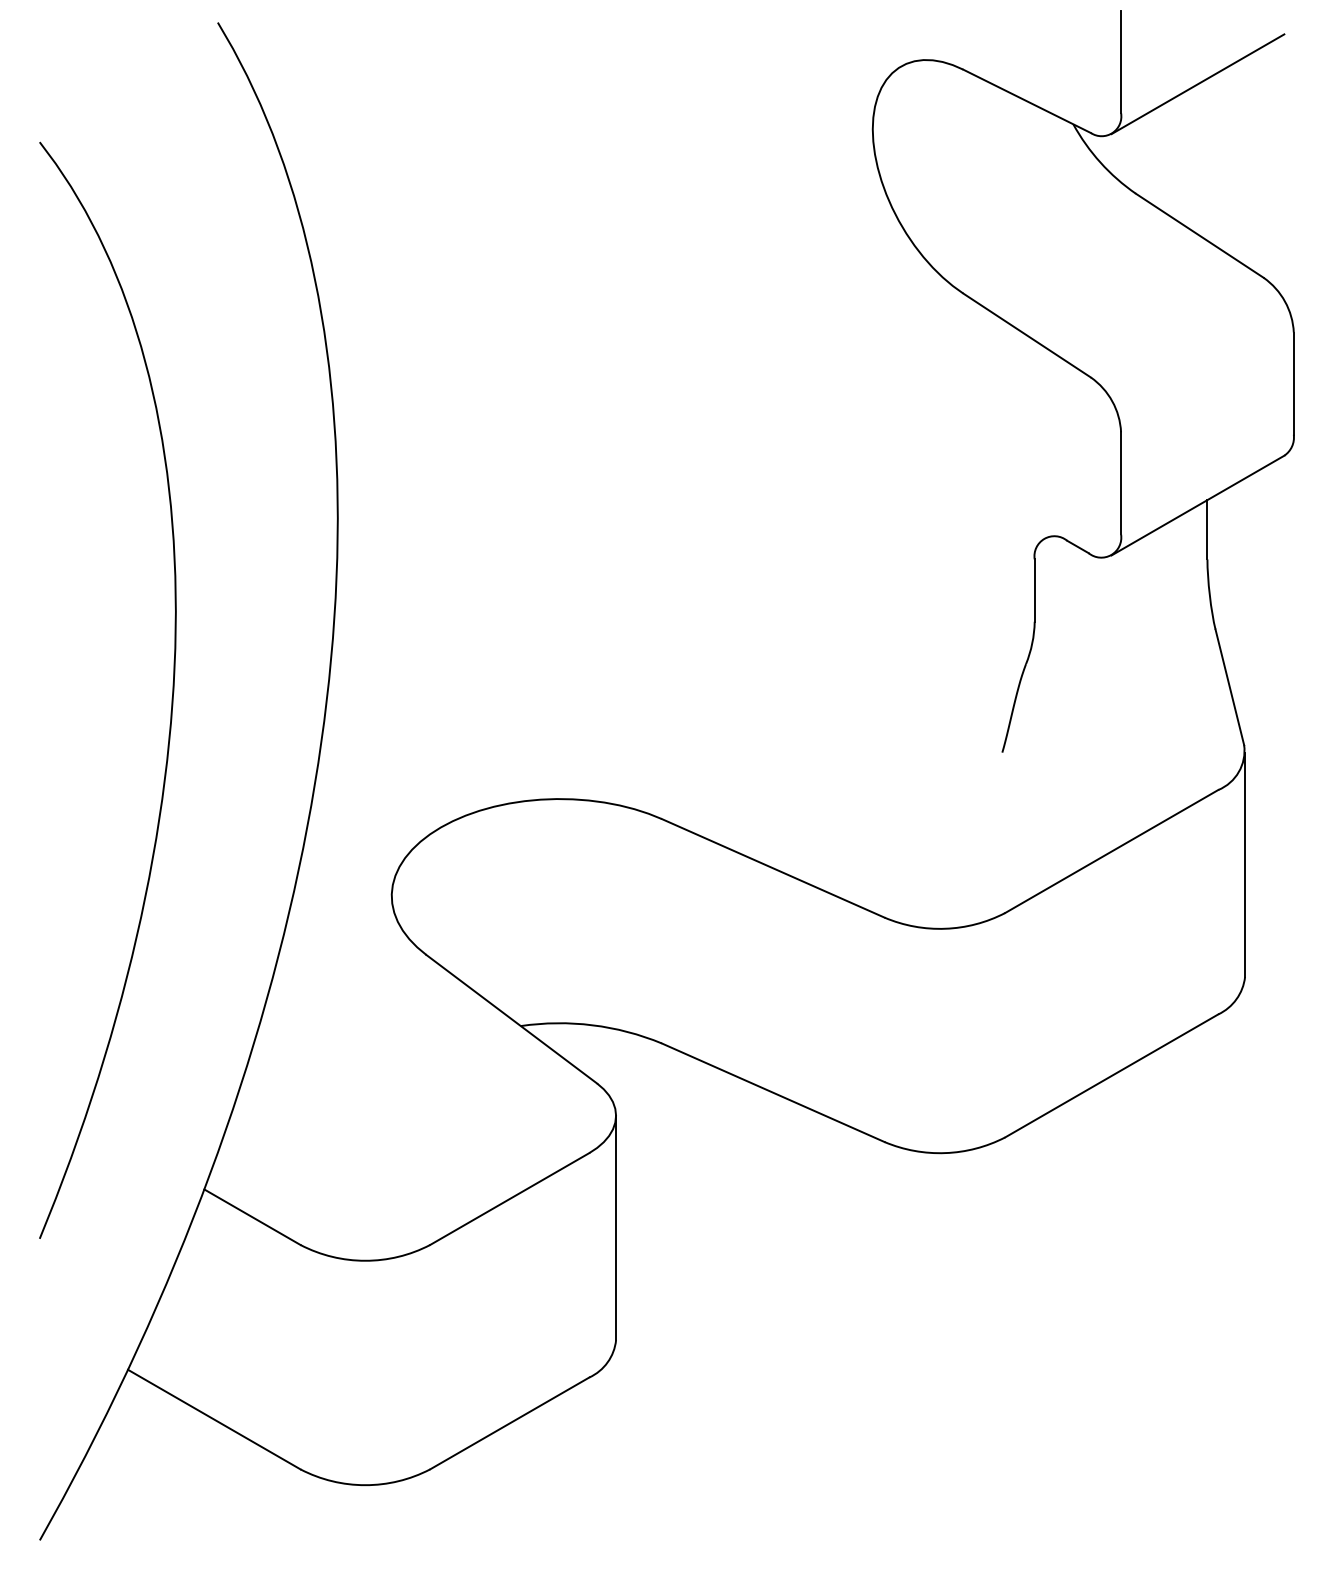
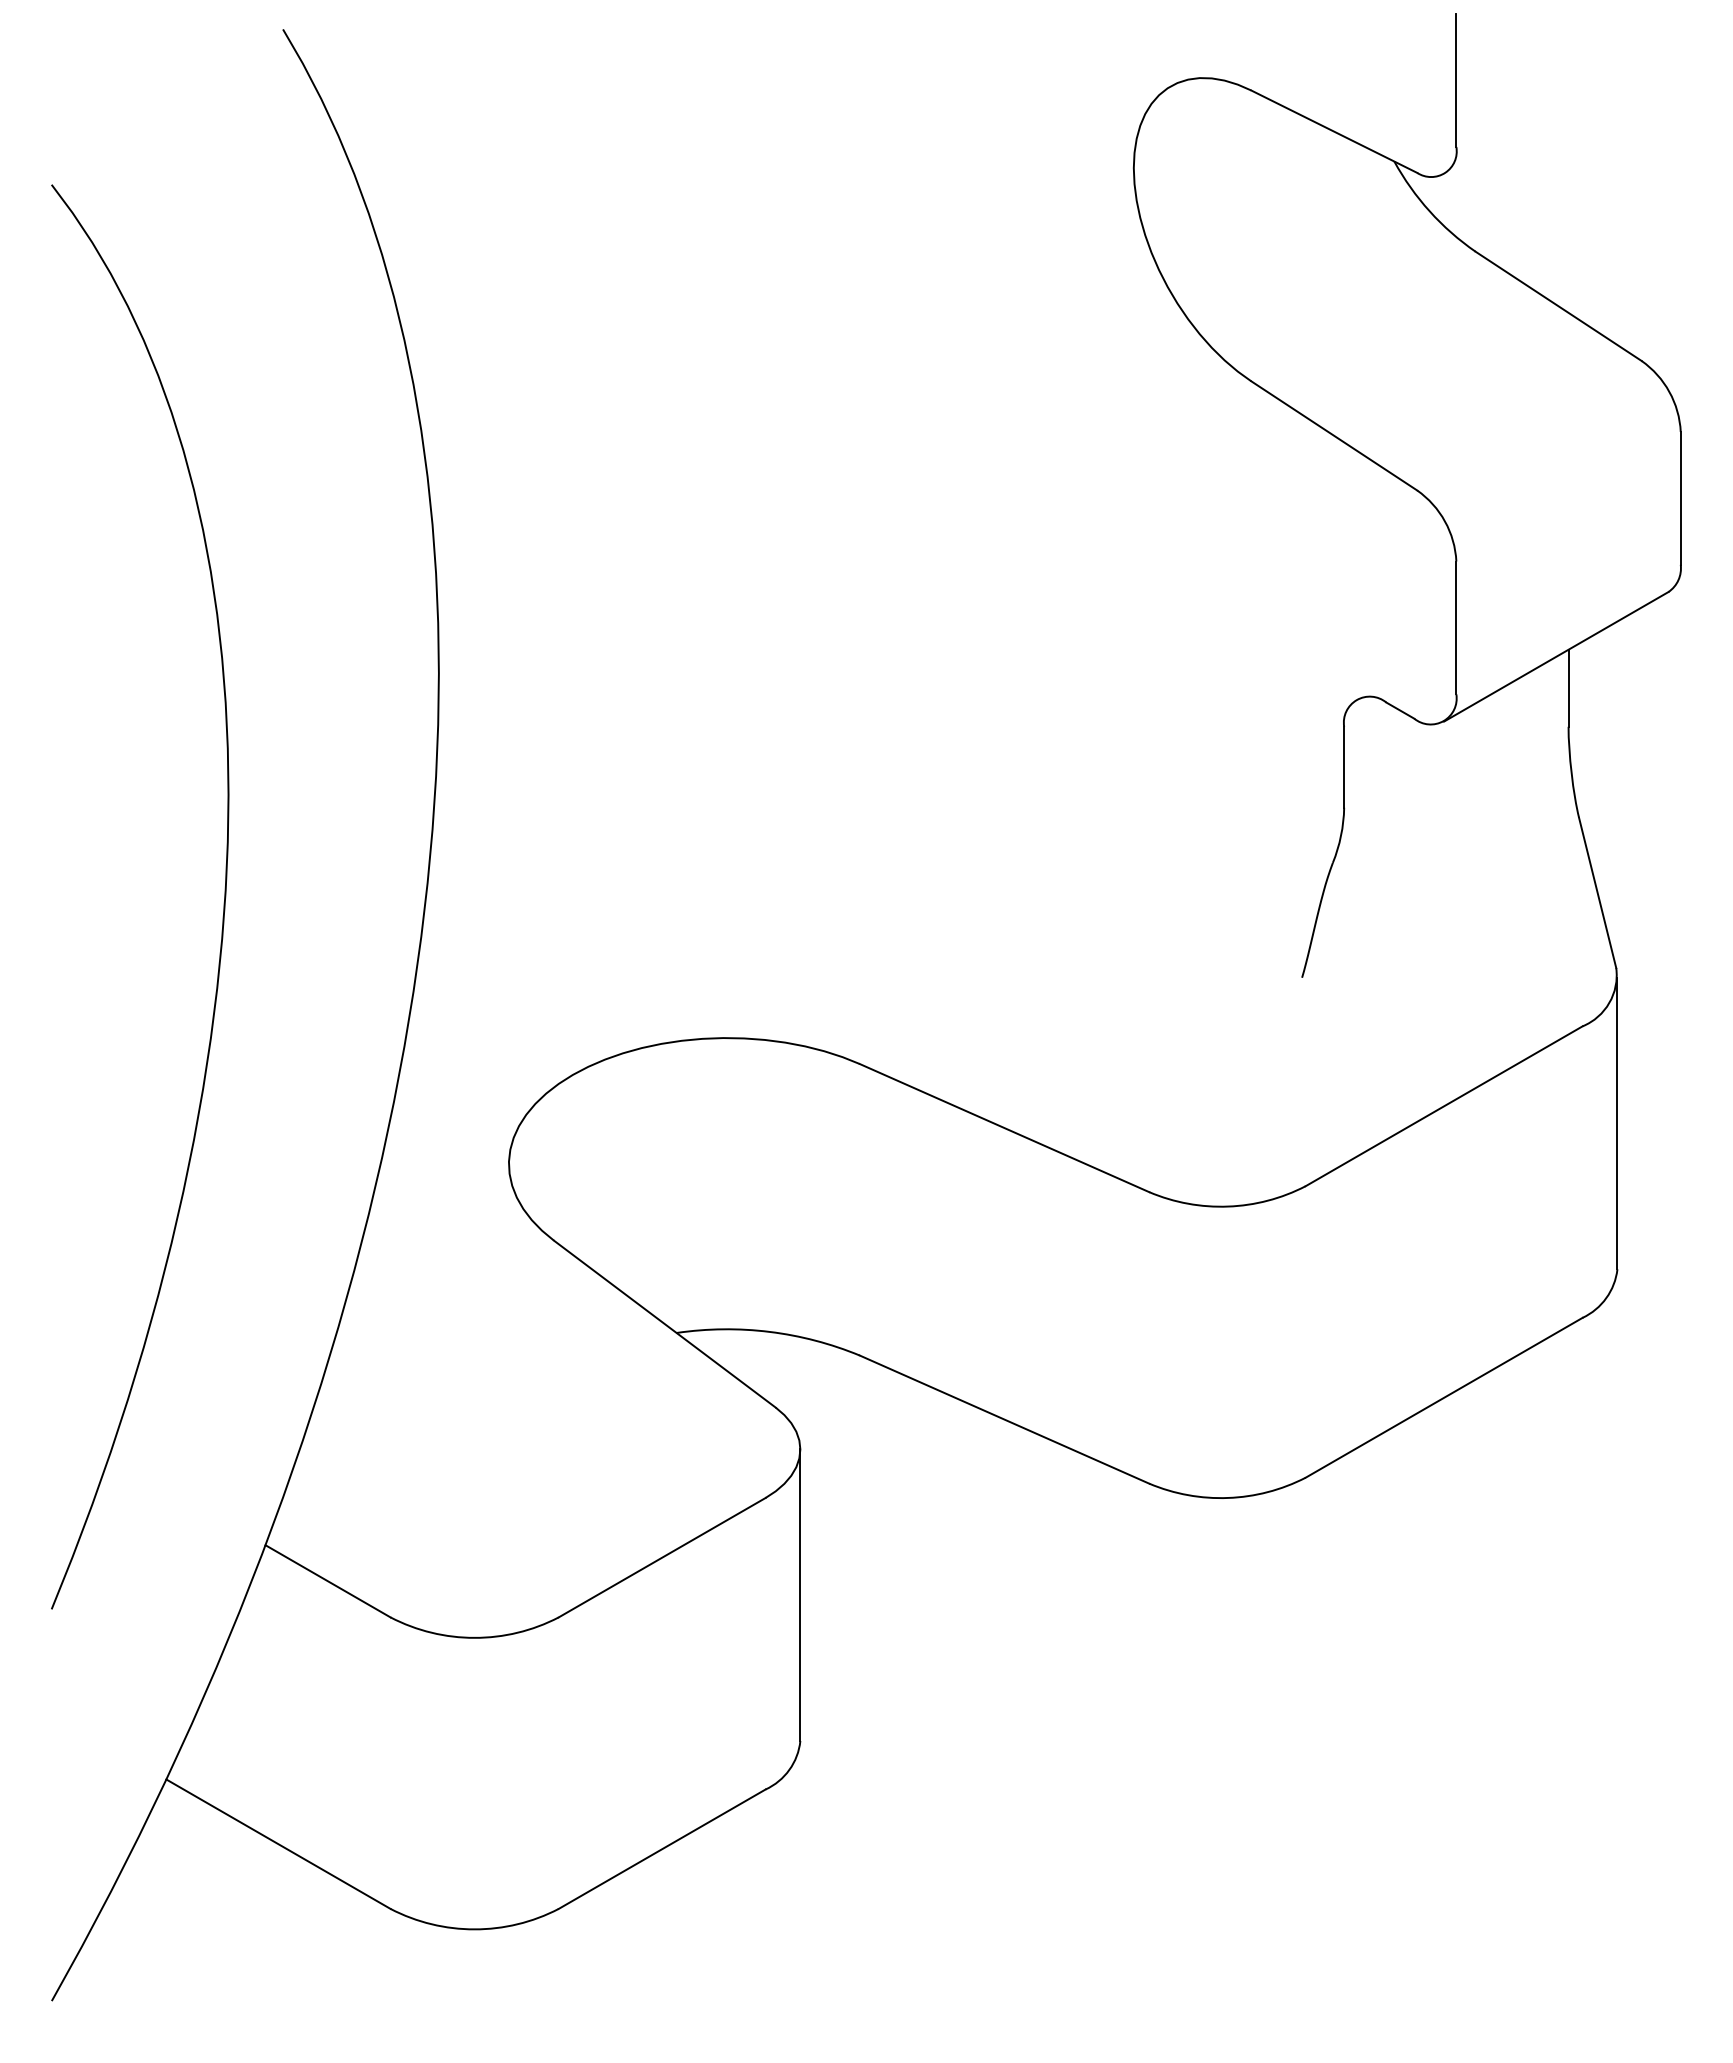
line: (1198, 84) -> (1556, 109), removed

